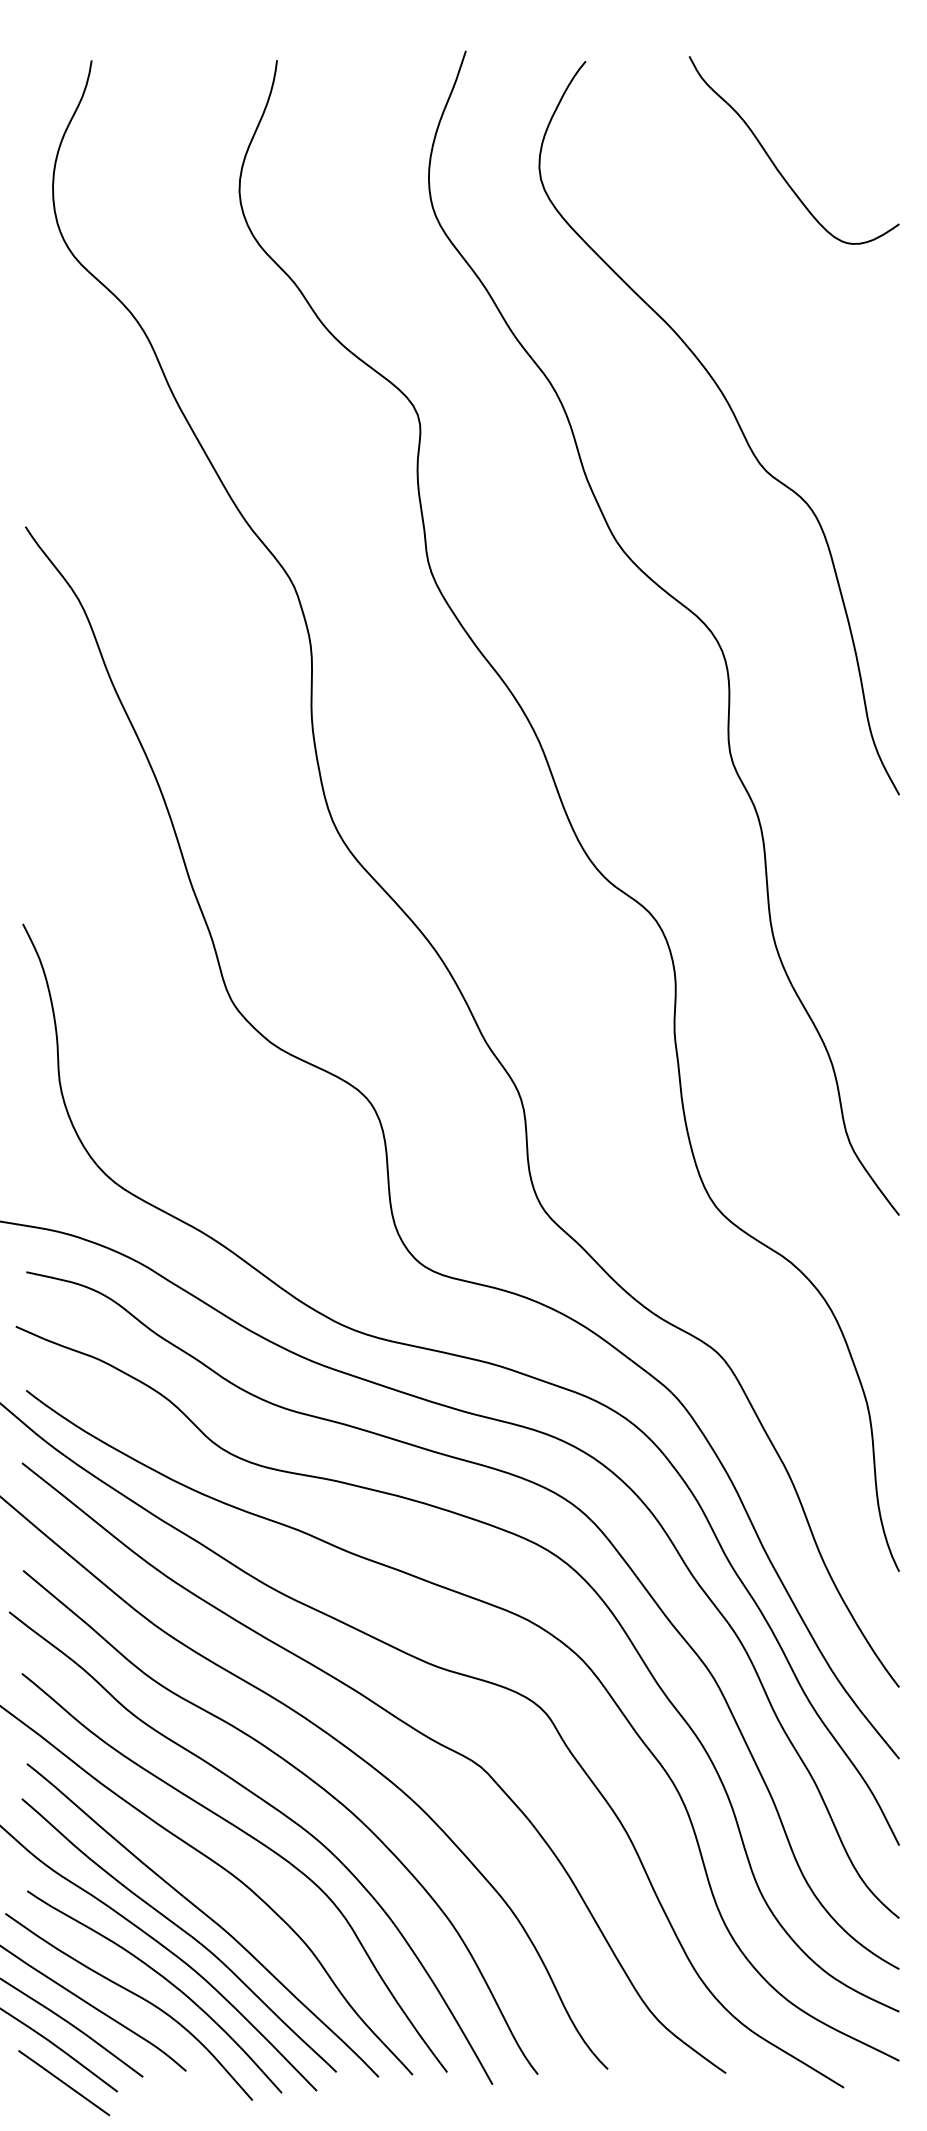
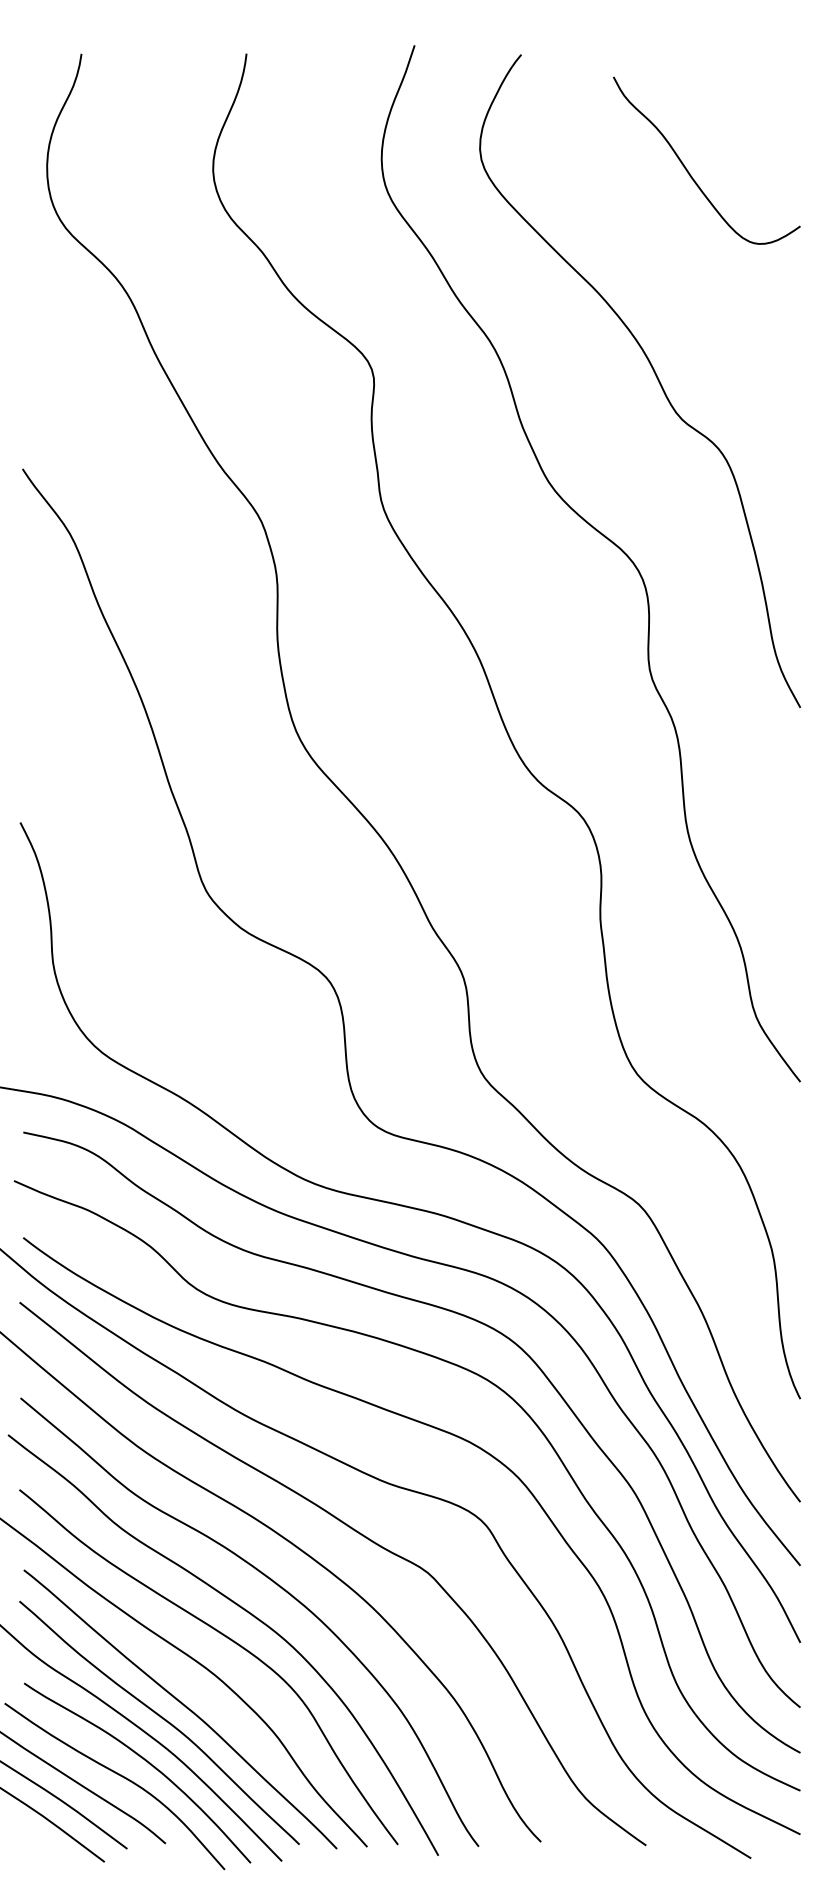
curve: (775, 164) -> (690, 173), moved
line: (64, 2083) -> (57, 1854), removed

